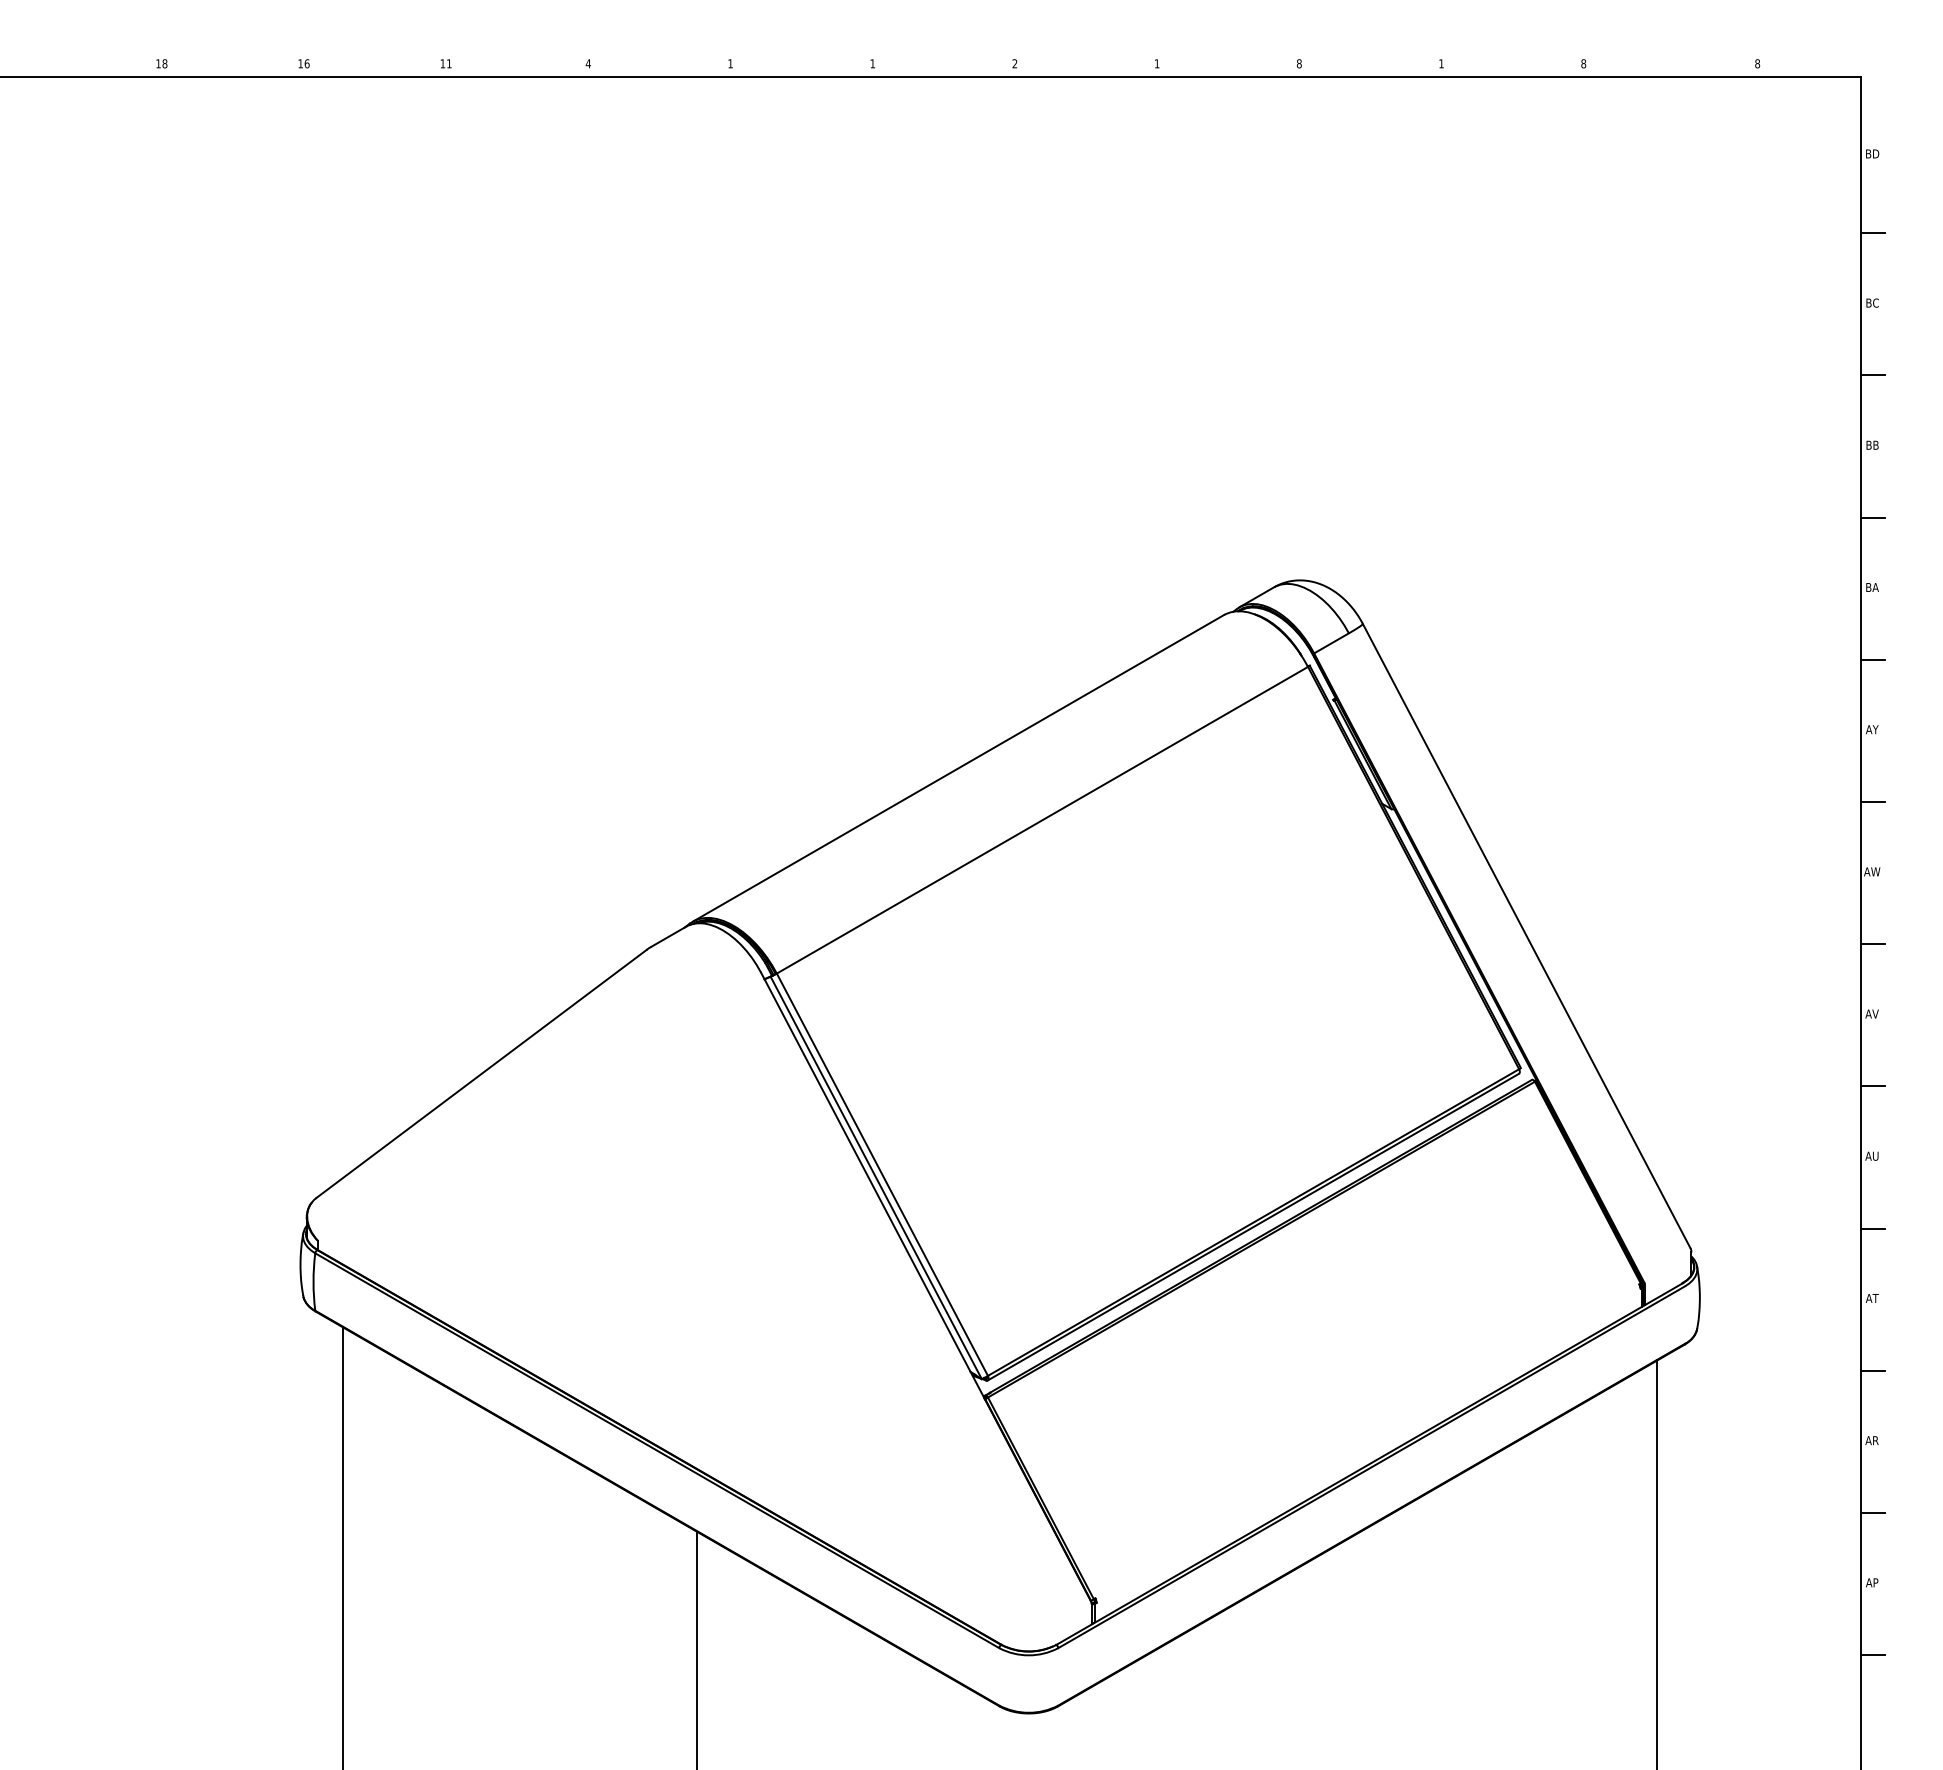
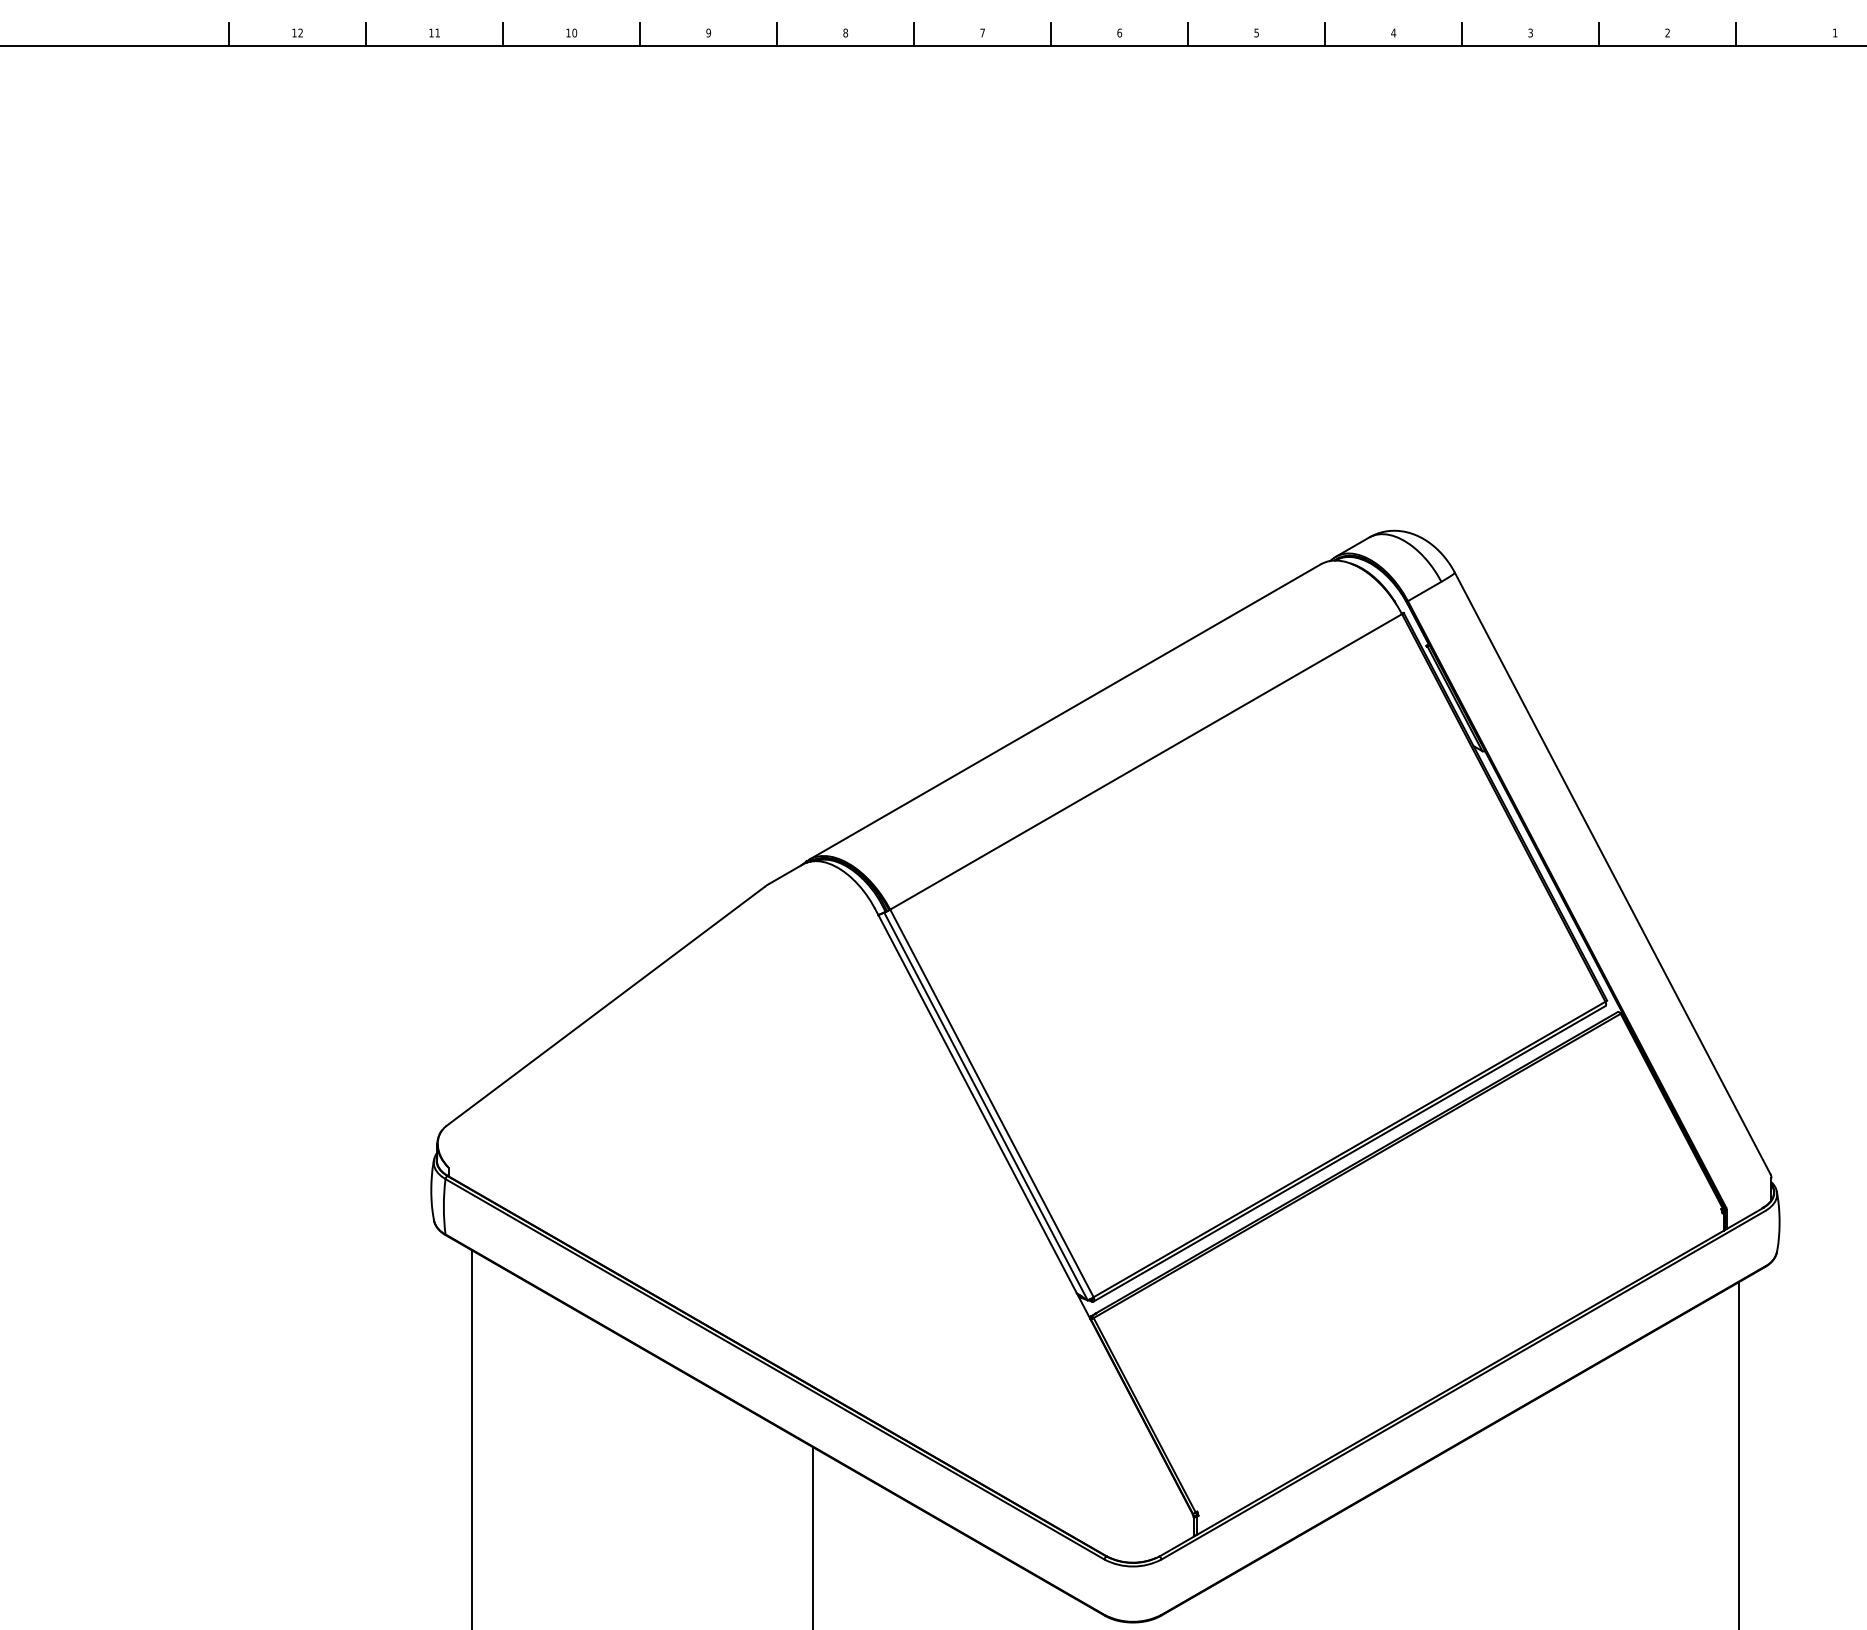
text: (164, 63) -> (300, 32), 18 -> 12
text: (306, 63) -> (437, 32), 16 -> 11
text: (448, 63) -> (573, 32), 11 -> 10
text: (587, 63) -> (707, 32), 4 -> 9
text: (730, 63) -> (845, 32), 1 -> 8
text: (872, 63) -> (982, 32), 1 -> 7
text: (1014, 63) -> (1119, 32), 2 -> 6
text: (1156, 63) -> (1256, 32), 1 -> 5
text: (1298, 63) -> (1392, 32), 8 -> 4
text: (1441, 63) -> (1530, 32), 1 -> 3
text: (1583, 63) -> (1667, 32), 8 -> 2
text: (1757, 63) -> (1835, 32), 8 -> 1
line: (90, 64) -> (228, 33), added
line: (233, 64) -> (366, 33), added
line: (375, 64) -> (503, 33), added
line: (517, 64) -> (640, 33), added
line: (659, 64) -> (777, 33), added
line: (801, 64) -> (914, 33), added
line: (943, 64) -> (1050, 33), added
line: (1086, 64) -> (1188, 33), added
line: (1228, 64) -> (1325, 33), added
line: (1370, 64) -> (1462, 33), added
line: (1512, 64) -> (1599, 33), added
line: (1654, 64) -> (1735, 33), added

